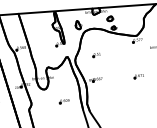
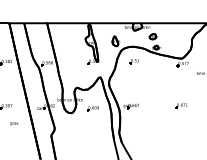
part: (95, 55) -> (133, 61), moved
part: (63, 101) -> (92, 108), moved

